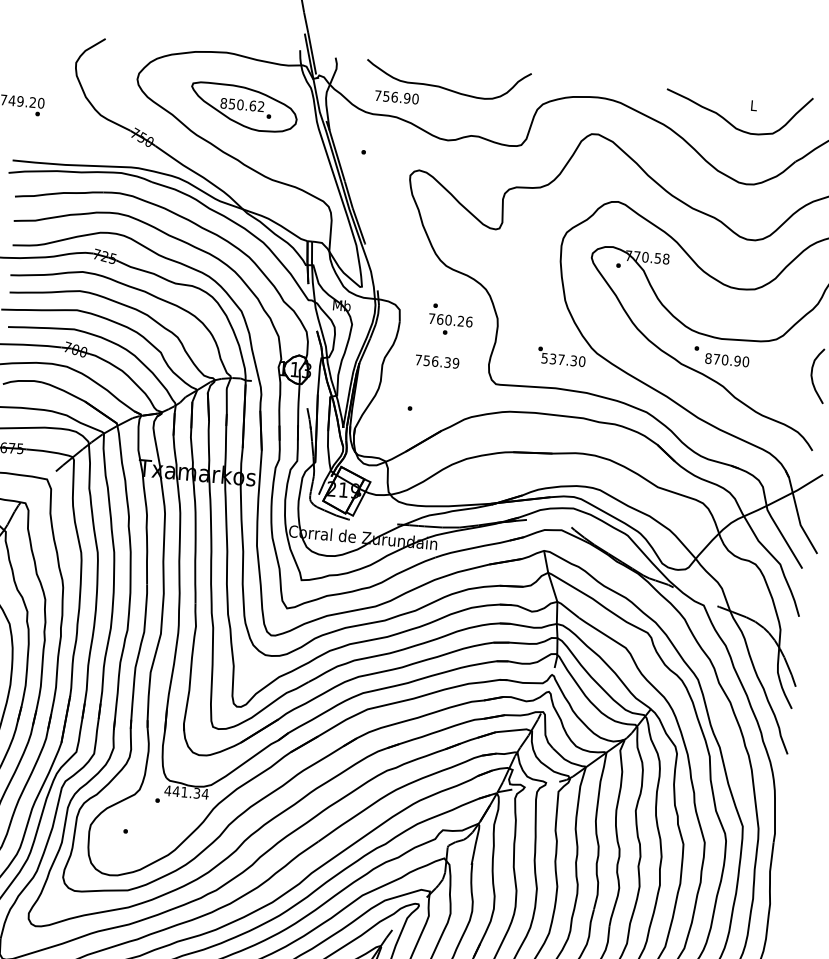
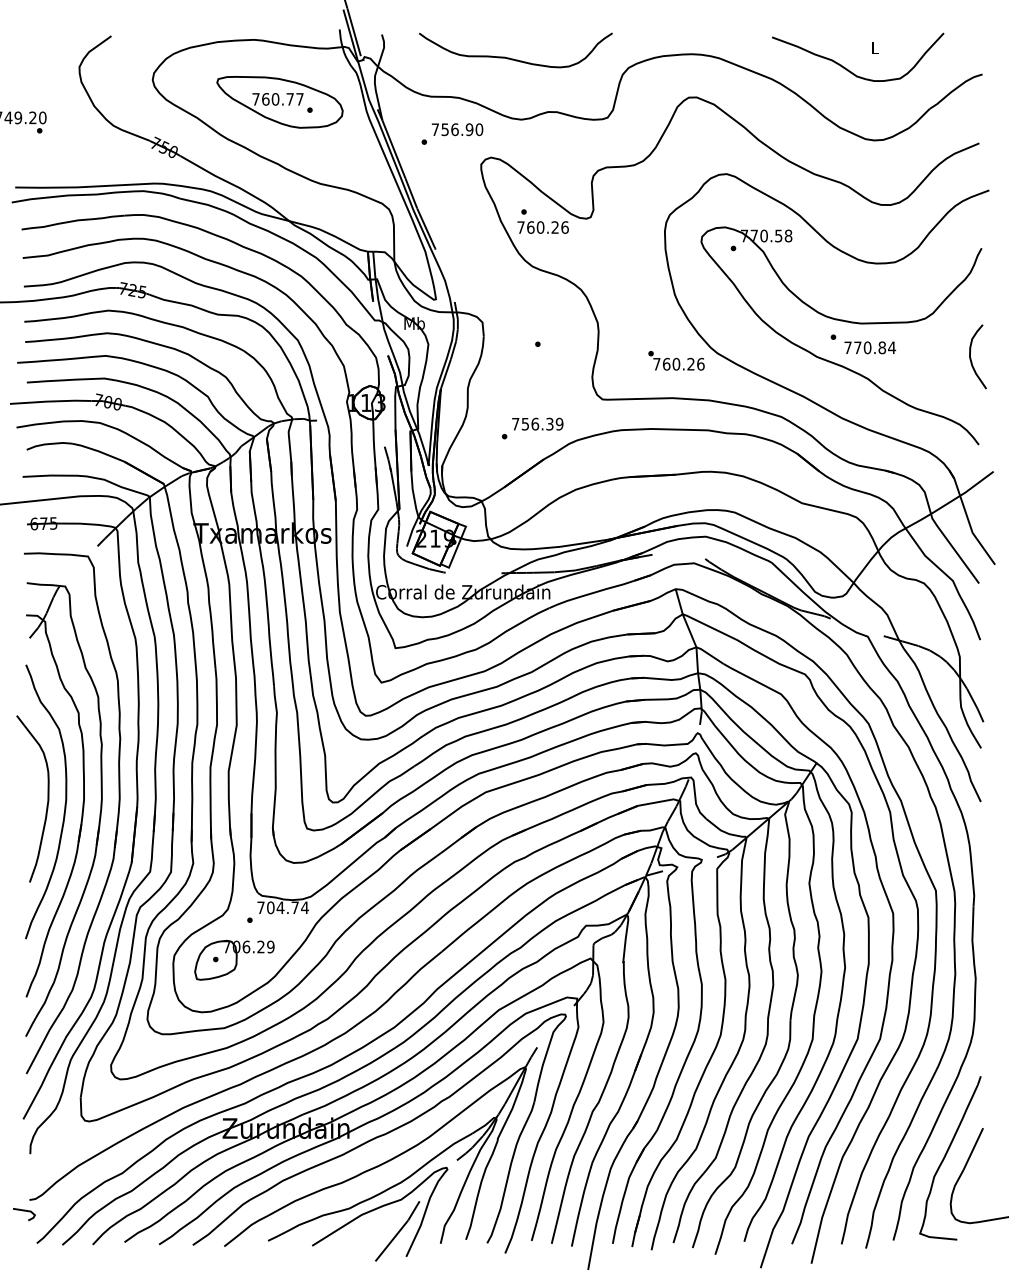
text: (396, 97) -> (457, 129), moved
text: (242, 105) -> (277, 99), 850.62 -> 760.77
text: (450, 315) -> (542, 221), moved
text: (563, 359) -> (678, 363), 537.30 -> 760.26
text: (727, 359) -> (870, 347), 870.90 -> 770.84
text: (437, 361) -> (537, 423), moved
text: (182, 791) -> (277, 907), 441.34 -> 704.74
part: (141, 832) -> (234, 959), added

